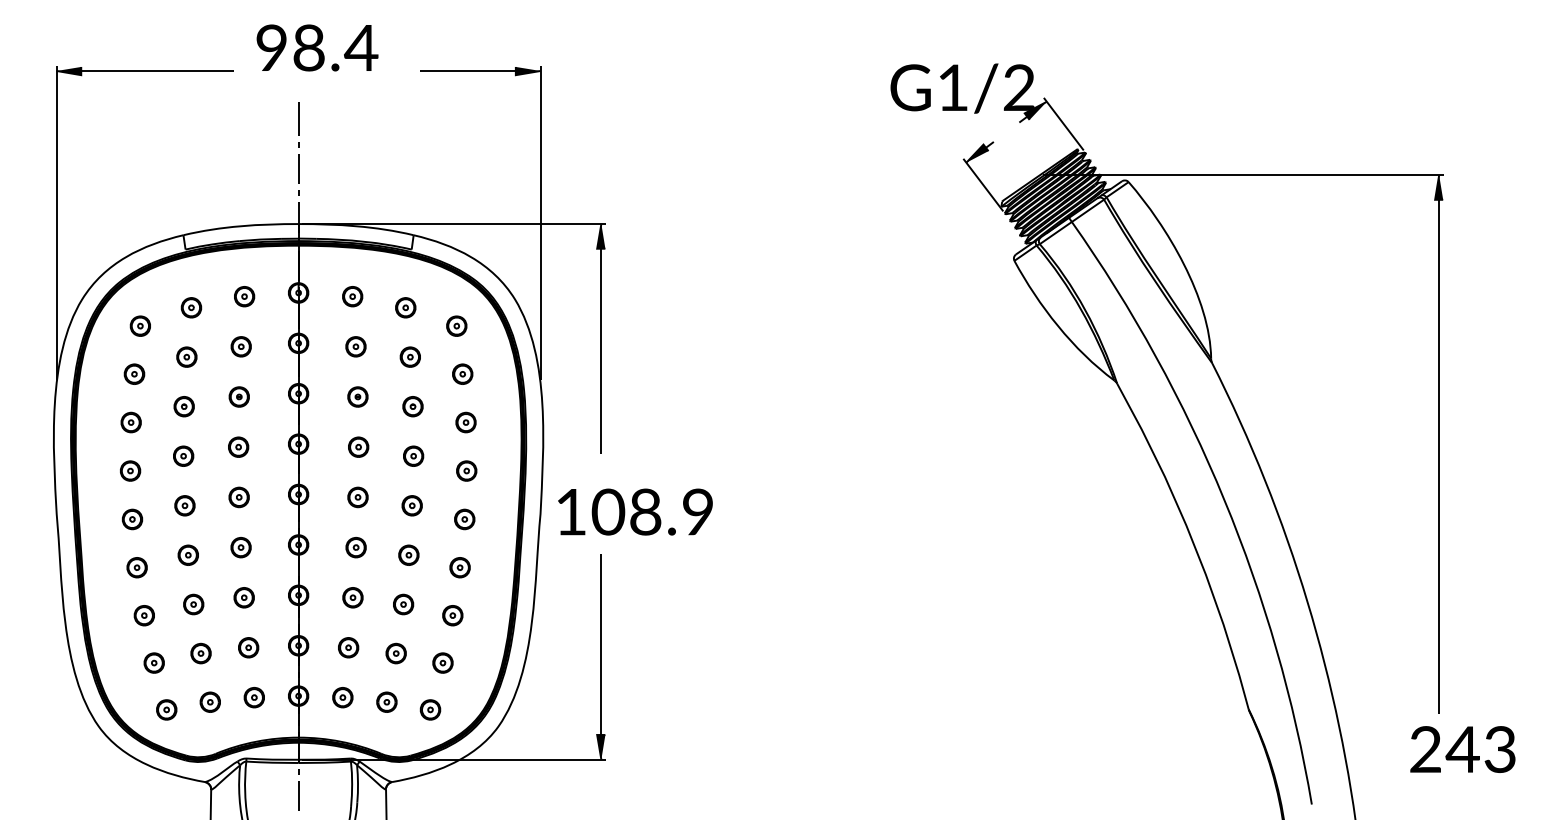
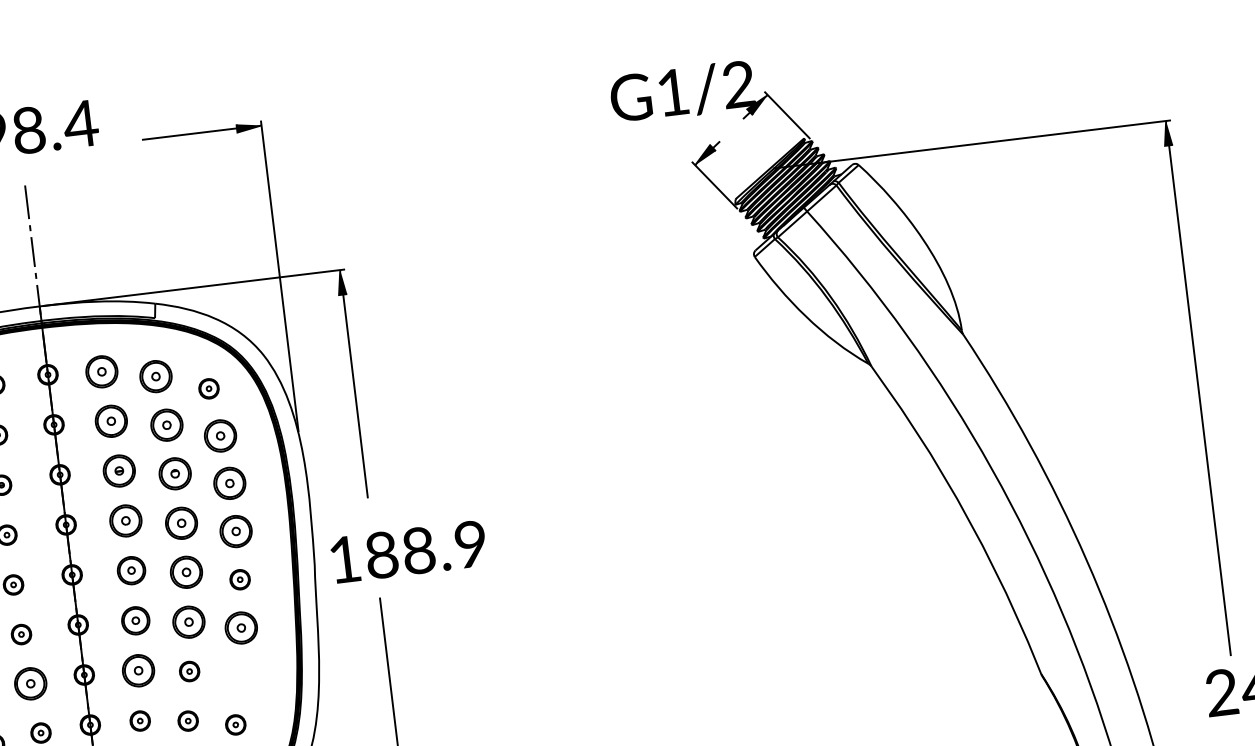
part: (352, 296) -> (101, 371), size x1.6
part: (405, 307) -> (155, 376), size x1.6
part: (355, 346) -> (110, 421), size x1.6
part: (409, 356) -> (165, 424), size x1.6
part: (462, 373) -> (220, 435), size x1.6
part: (357, 396) -> (118, 470), size x1.6
part: (412, 406) -> (174, 473), size x1.6
part: (465, 422) -> (229, 483), size x1.6
part: (358, 446) -> (125, 520), size x1.6
part: (413, 455) -> (181, 522), size x1.6
part: (466, 470) -> (236, 530), size x1.6
part: (357, 497) -> (131, 570), size x1.4
part: (411, 505) -> (185, 572), size x1.6
text: (608, 512) -> (382, 555), 108.9 -> 188.9
part: (355, 547) -> (135, 620), size x1.4
part: (408, 554) -> (188, 621), size x1.6
part: (459, 567) -> (240, 628), size x1.6
part: (243, 597) -> (29, 683), size x1.6
part: (352, 597) -> (138, 670), size x1.6
part: (452, 615) -> (239, 676), removed

